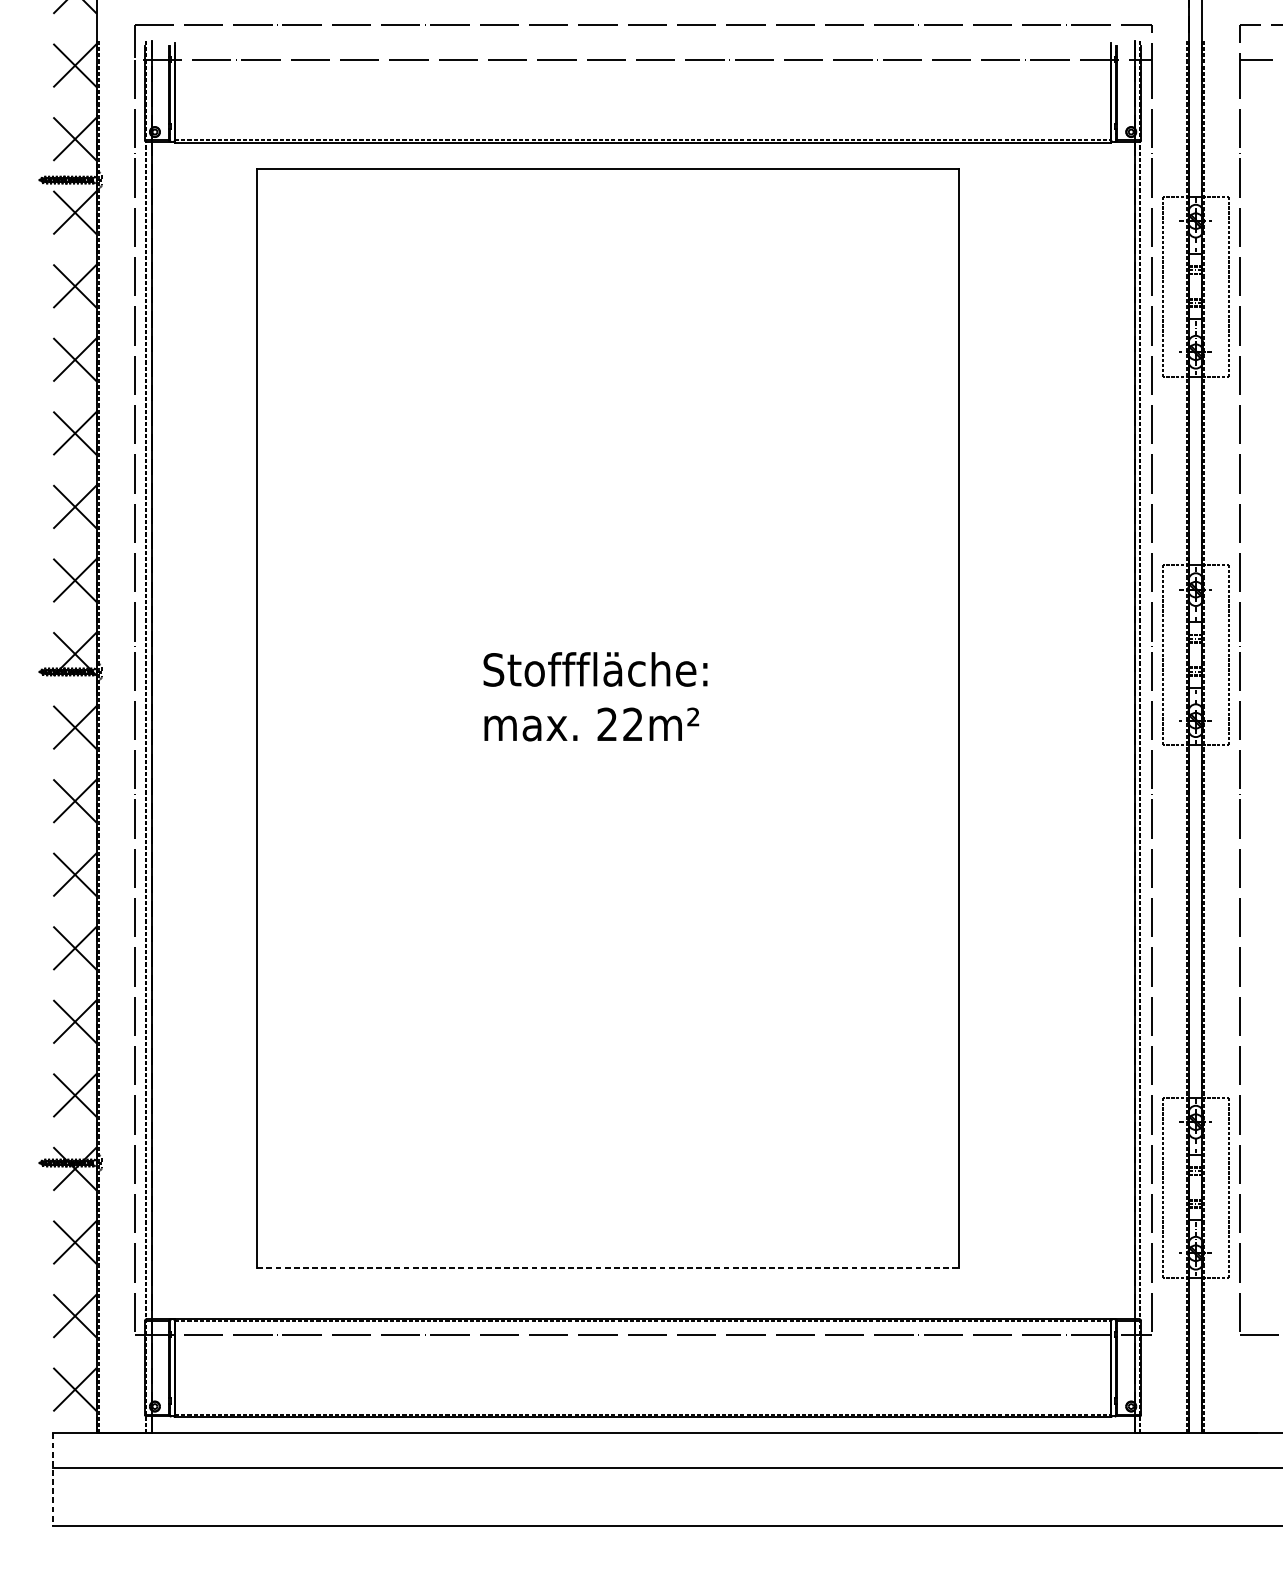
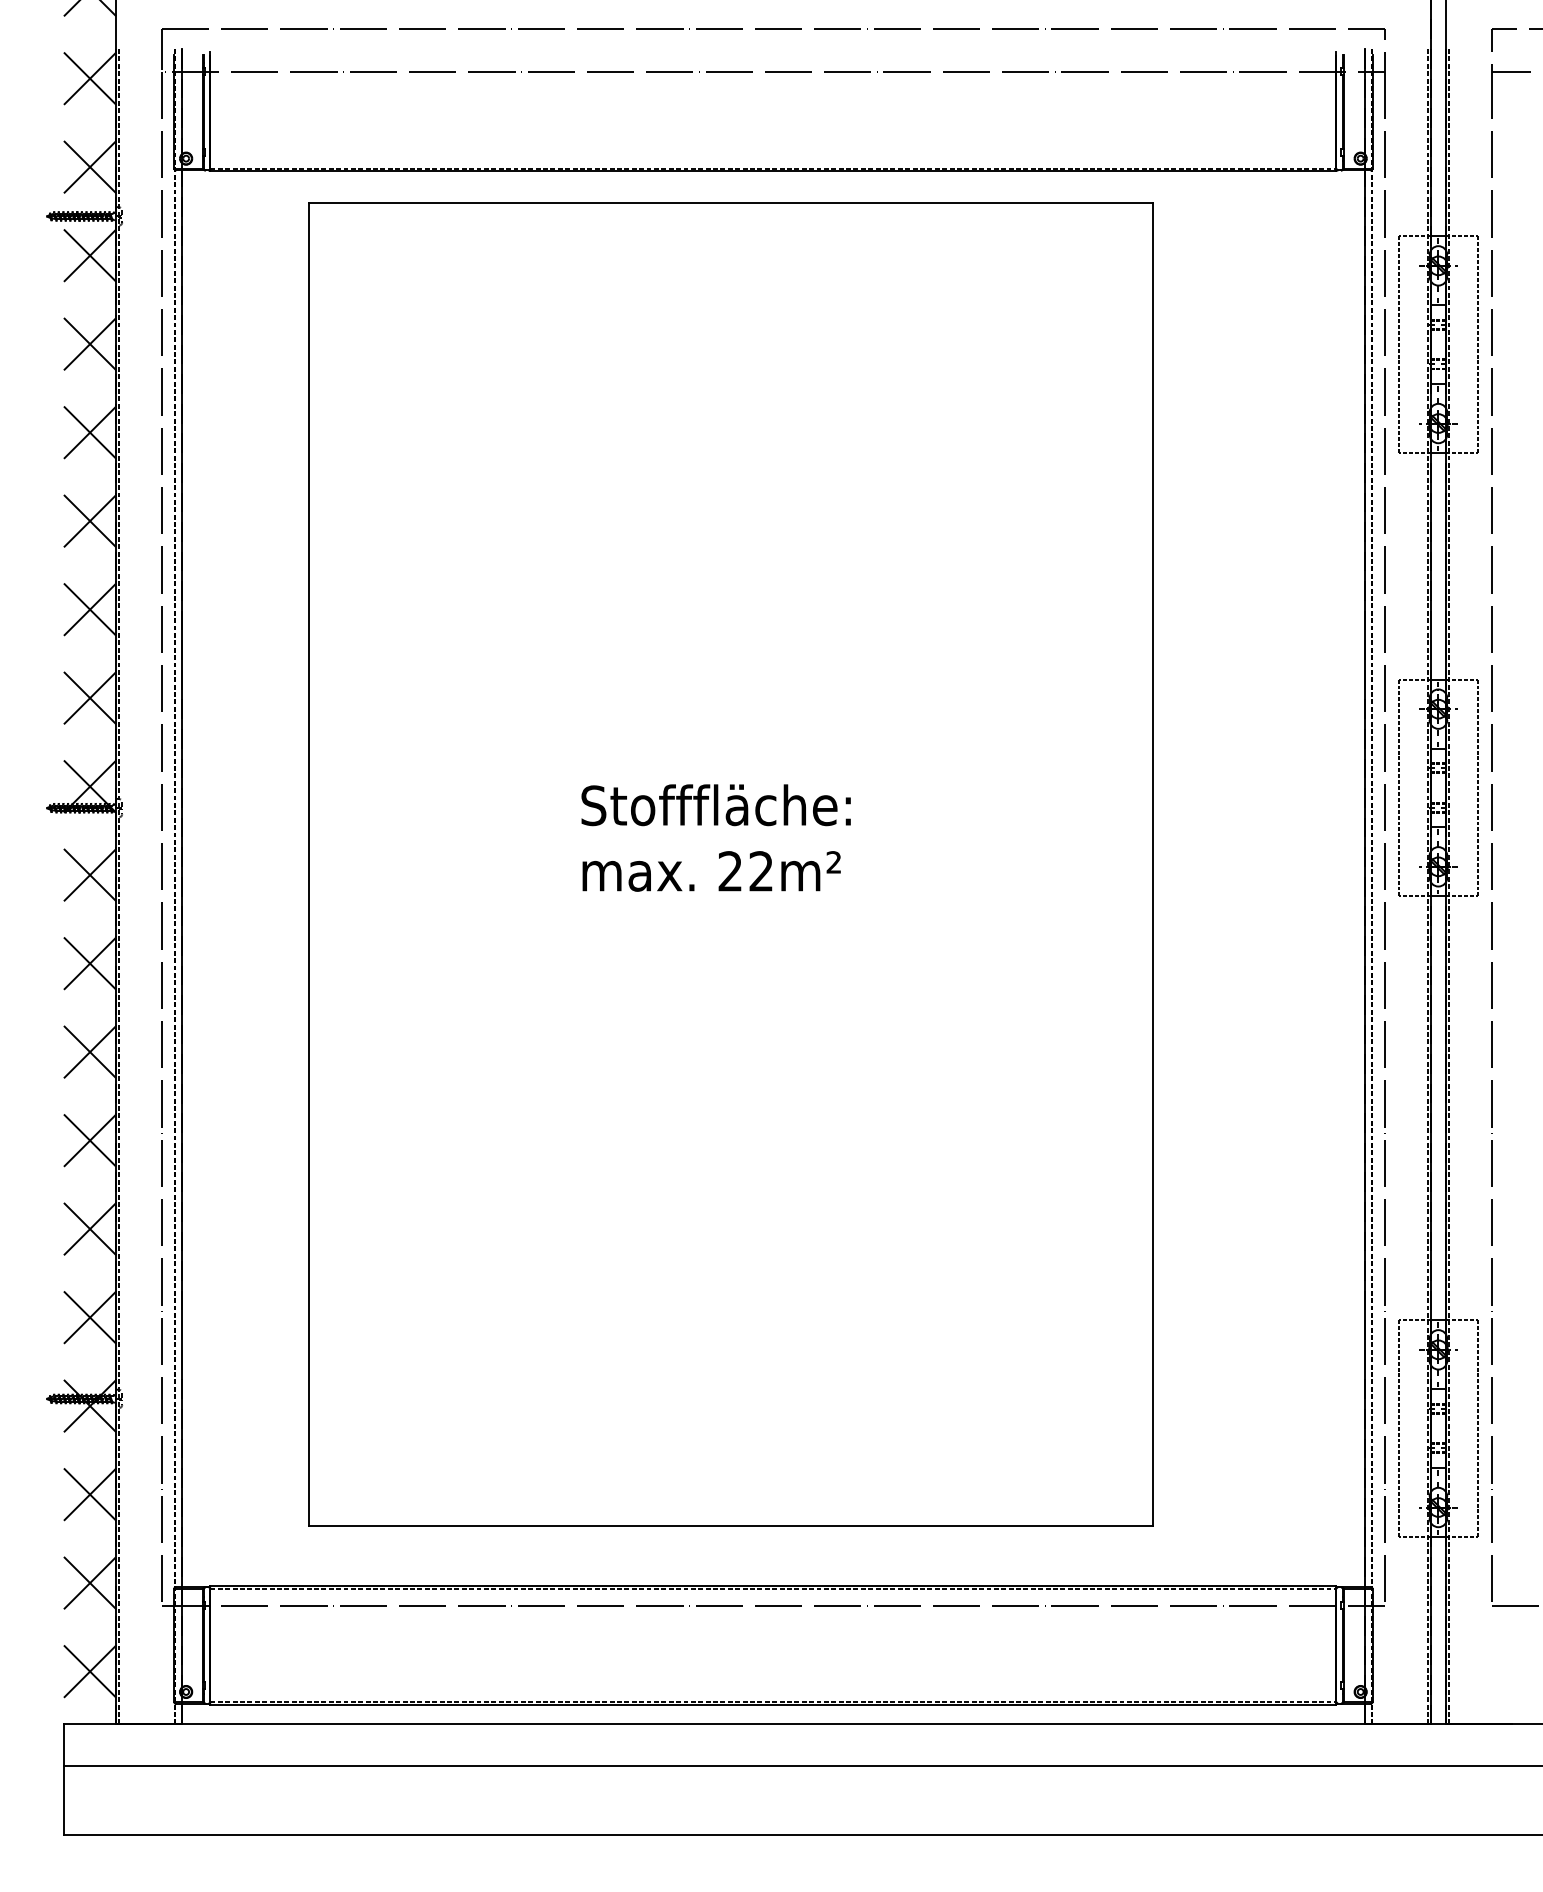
line: (608, 1268) -> (731, 1525), dashed -> solid
line: (53, 1480) -> (63, 1780), dashed -> solid

